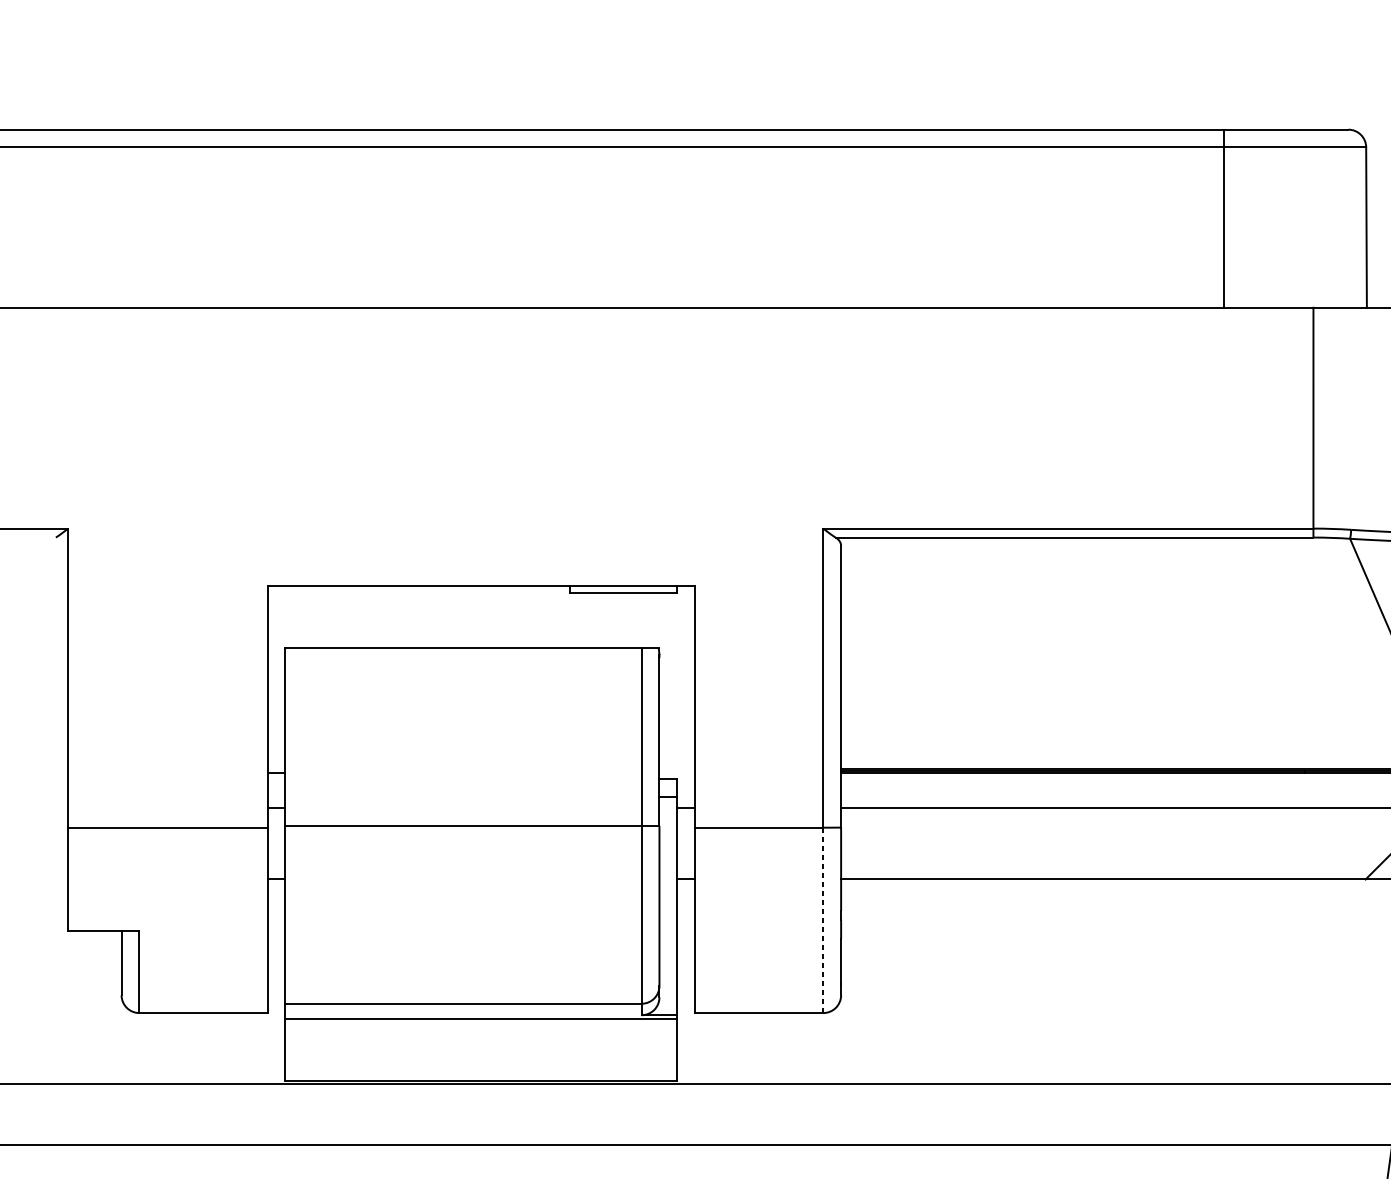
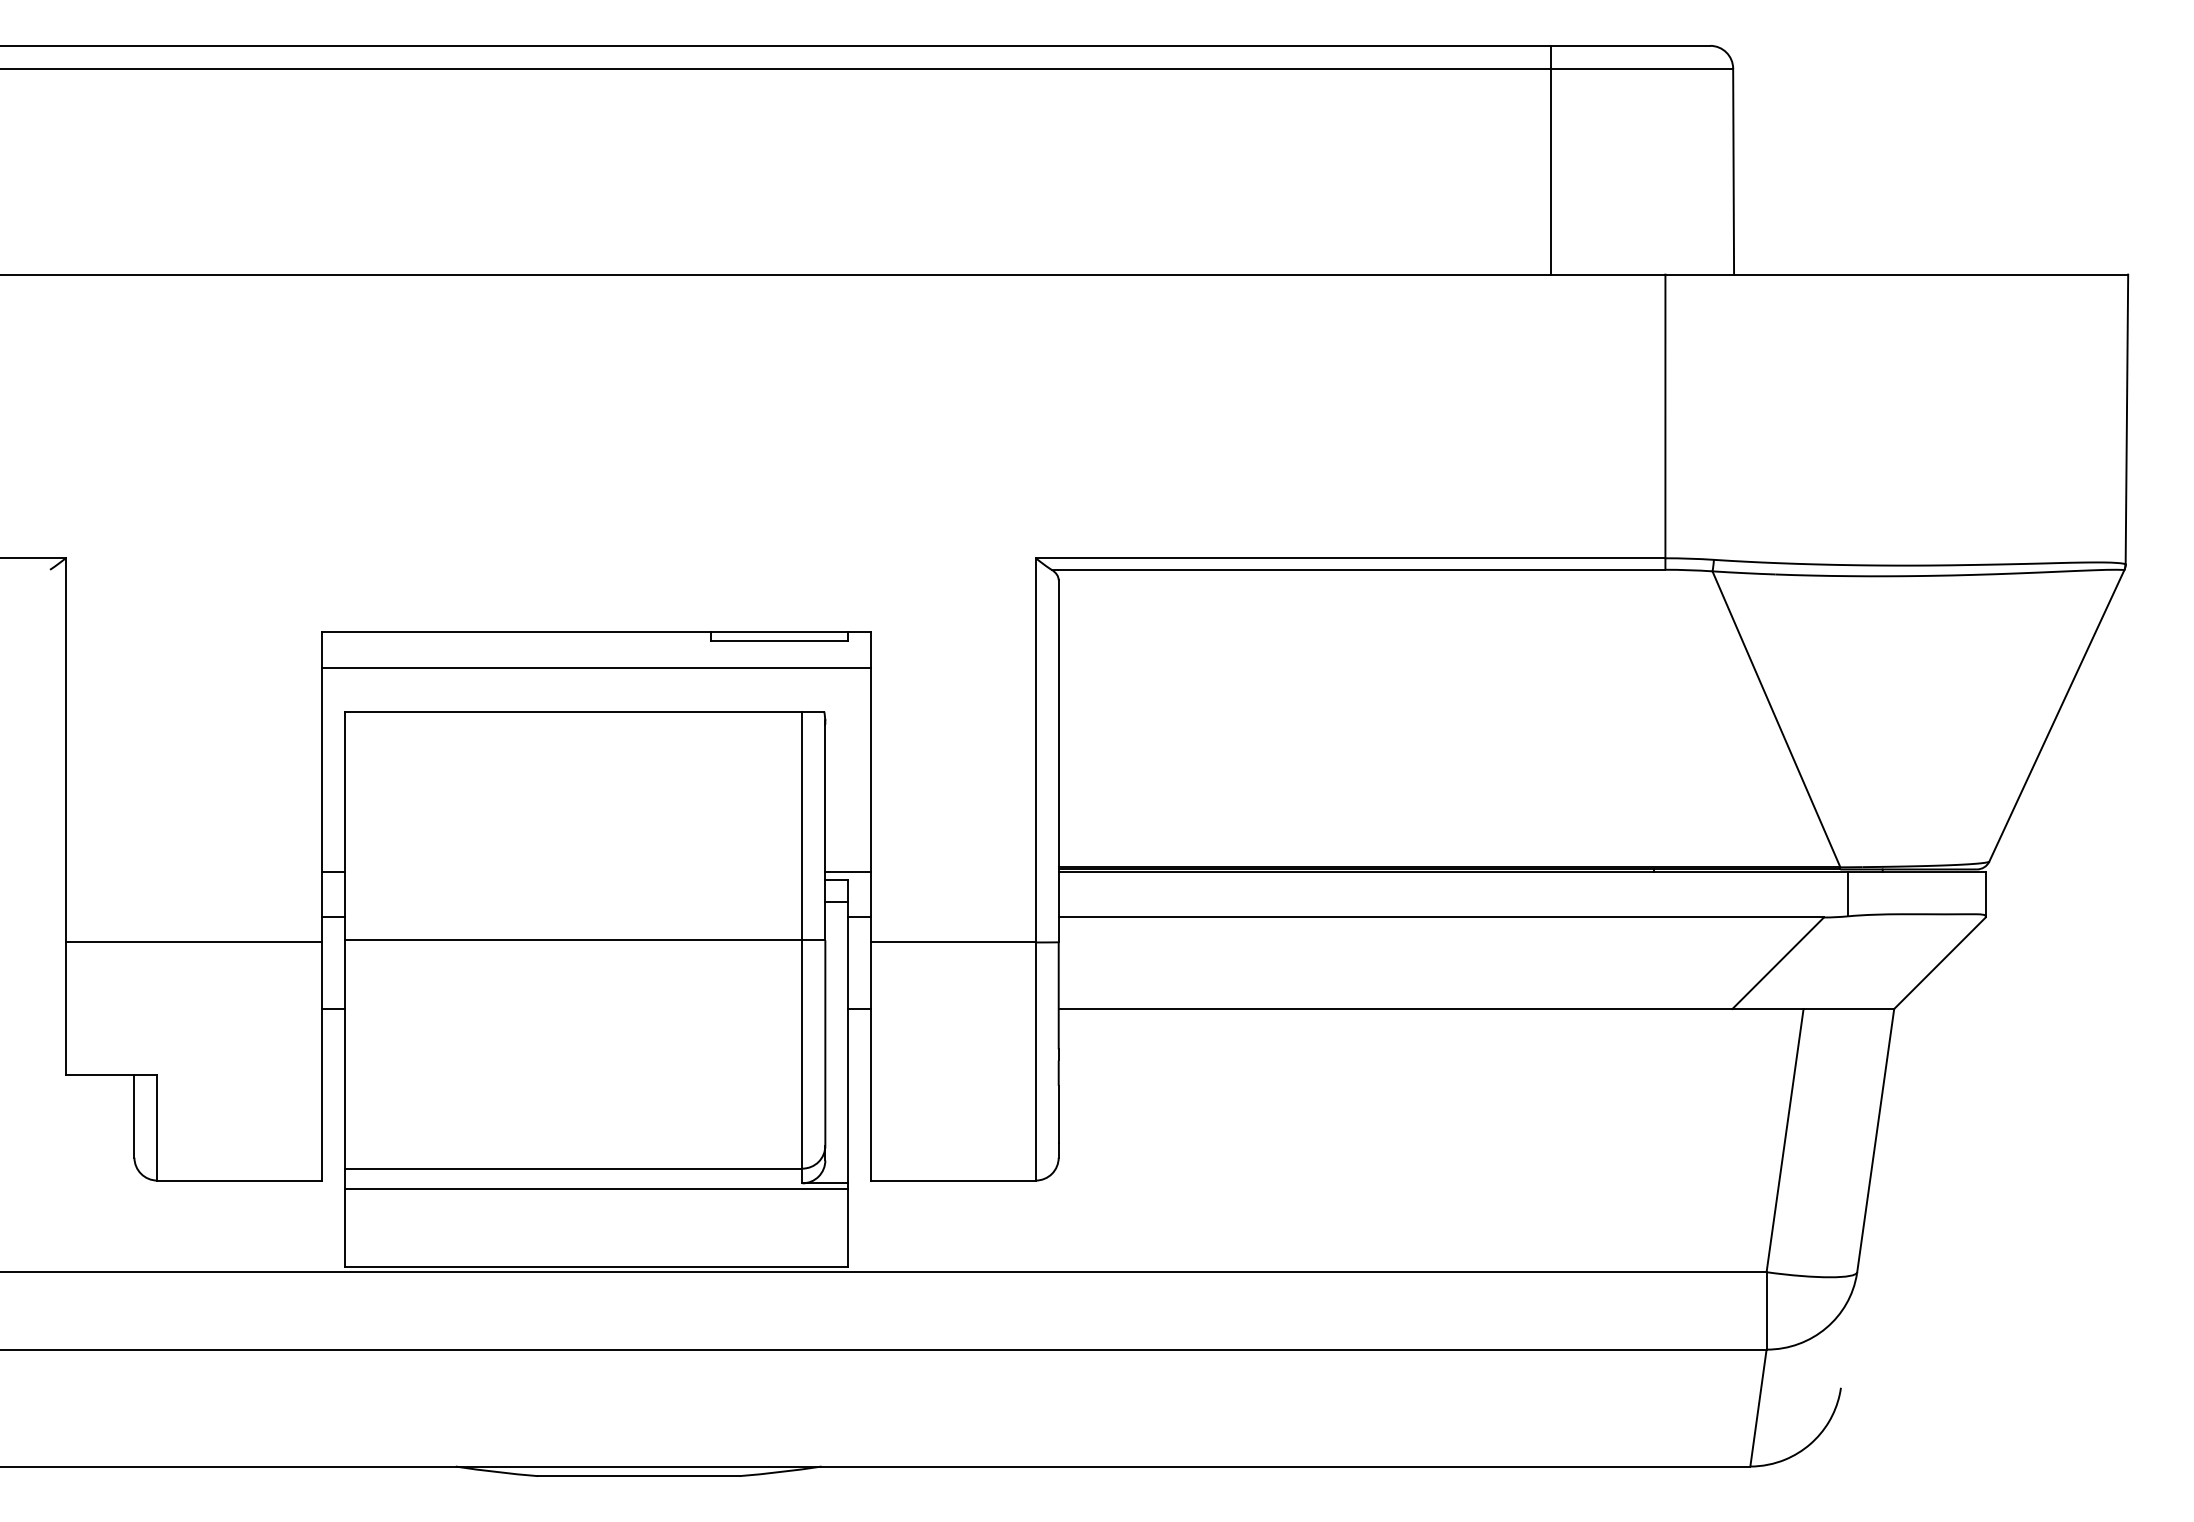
line: (481, 614) -> (596, 668), added
line: (677, 772) -> (848, 871), added
line: (823, 921) -> (1035, 1062), dashed -> solid

